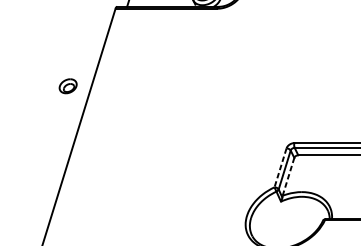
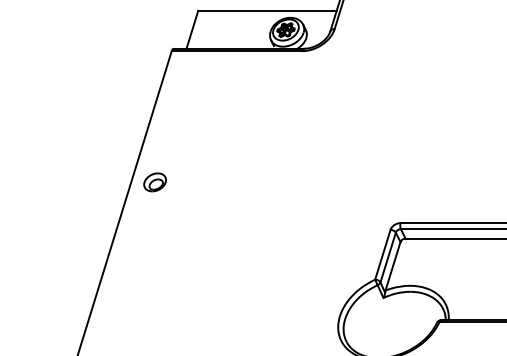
part: (67, 86) -> (154, 182), moved
line: (280, 168) -> (382, 255), dashed -> solid
line: (288, 176) -> (393, 265), dashed -> solid

